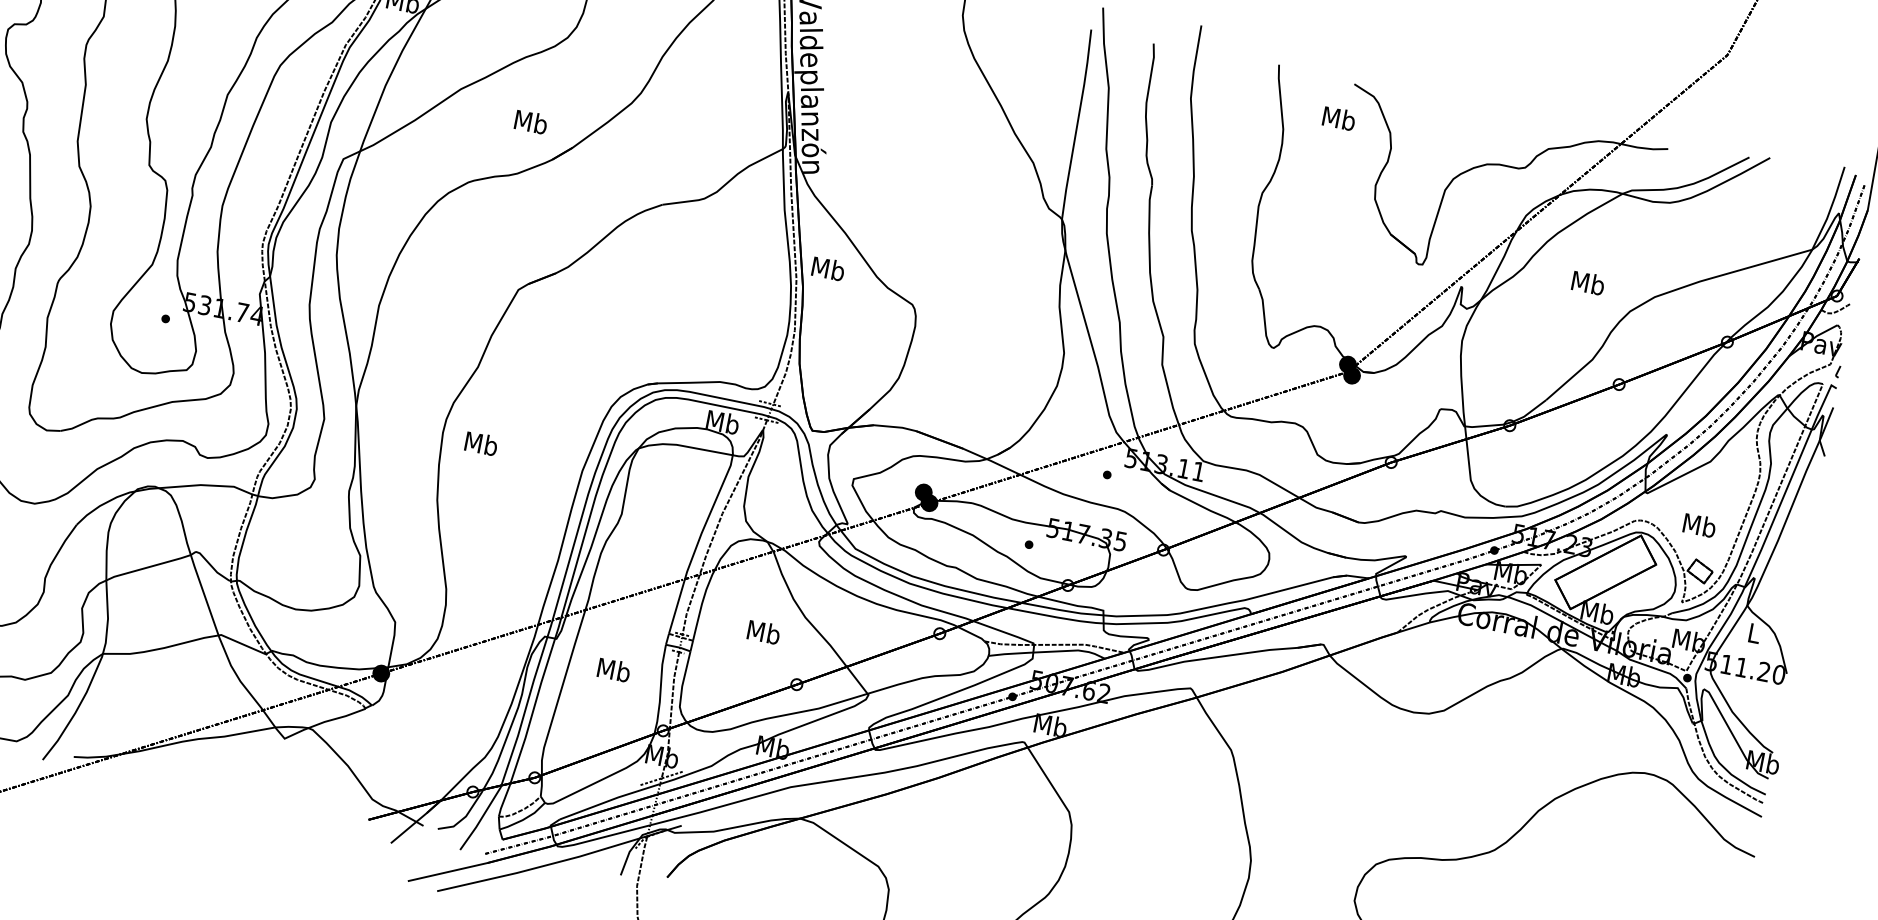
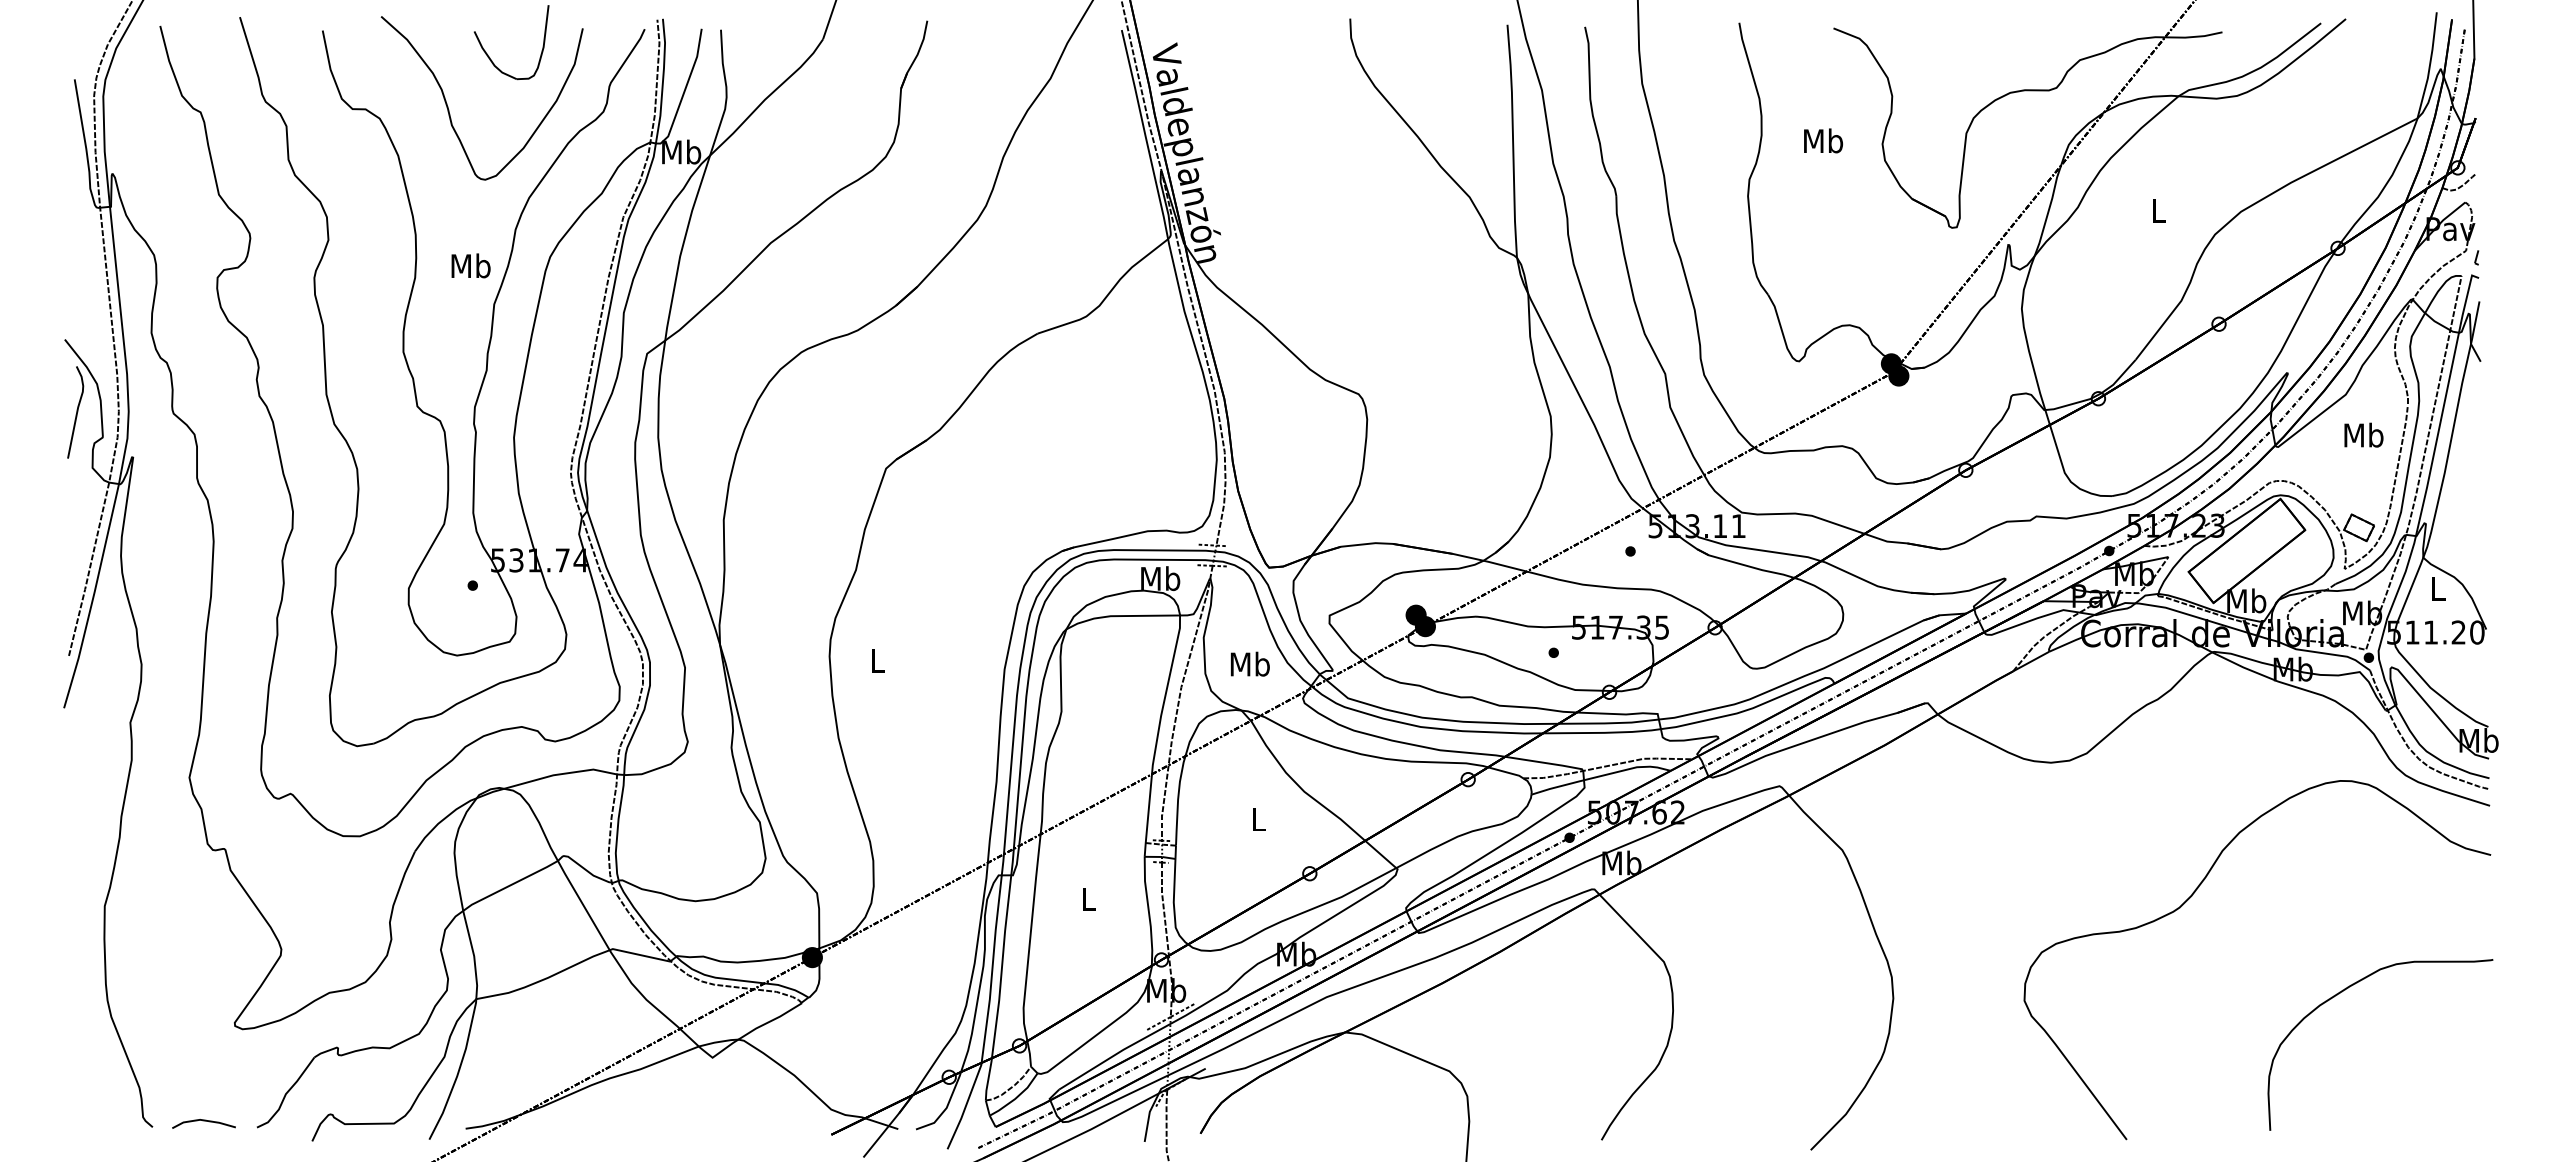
text: (1339, 118) -> (1823, 140), moved
text: (530, 121) -> (470, 265), moved
text: (828, 268) -> (1250, 663), moved
text: (1588, 283) -> (2158, 210), Mb -> L
text: (481, 443) -> (877, 660), Mb -> L
text: (1699, 524) -> (2363, 434), moved
text: (764, 631) -> (1258, 818), Mb -> L
text: (613, 669) -> (1088, 898), Mb -> L

